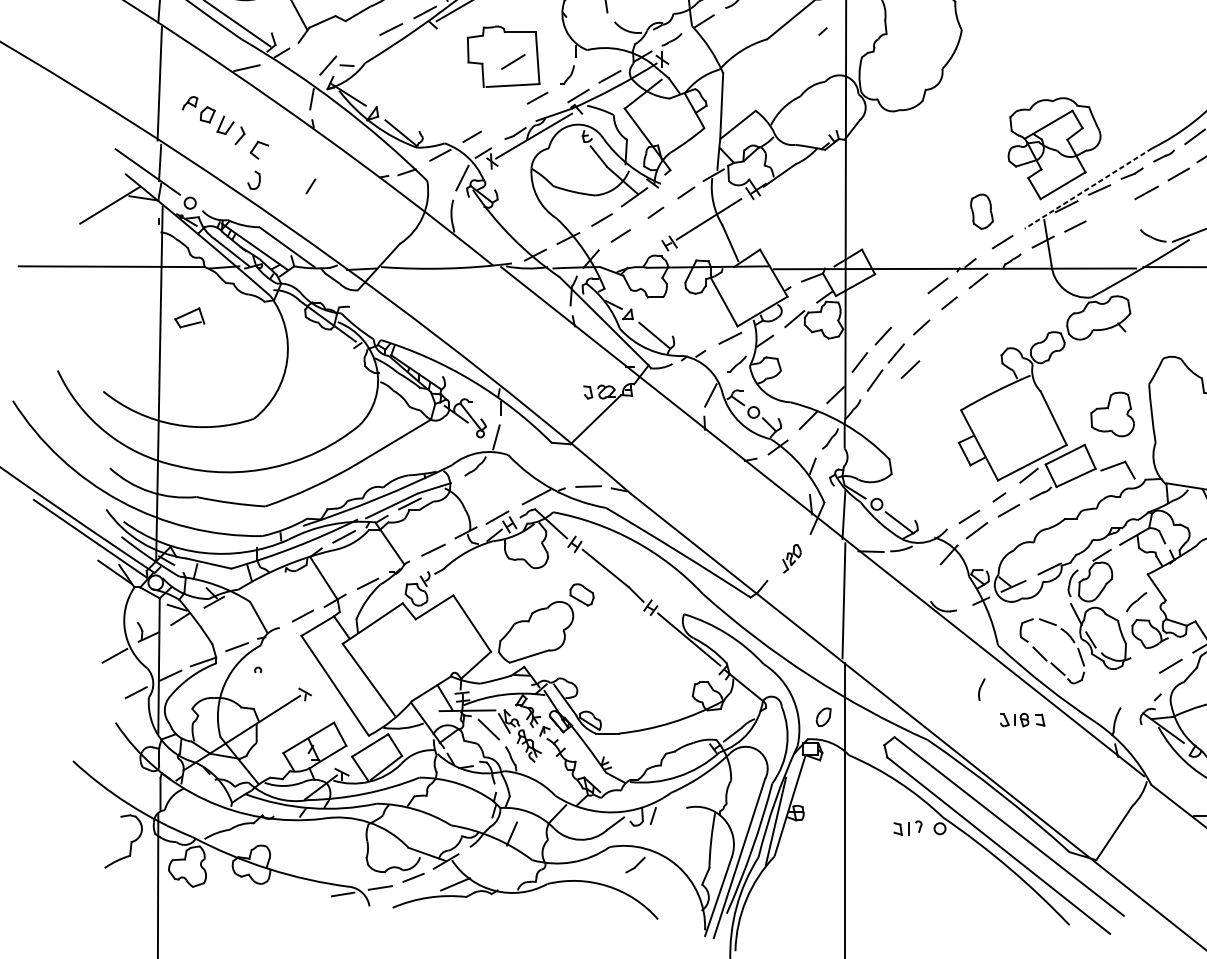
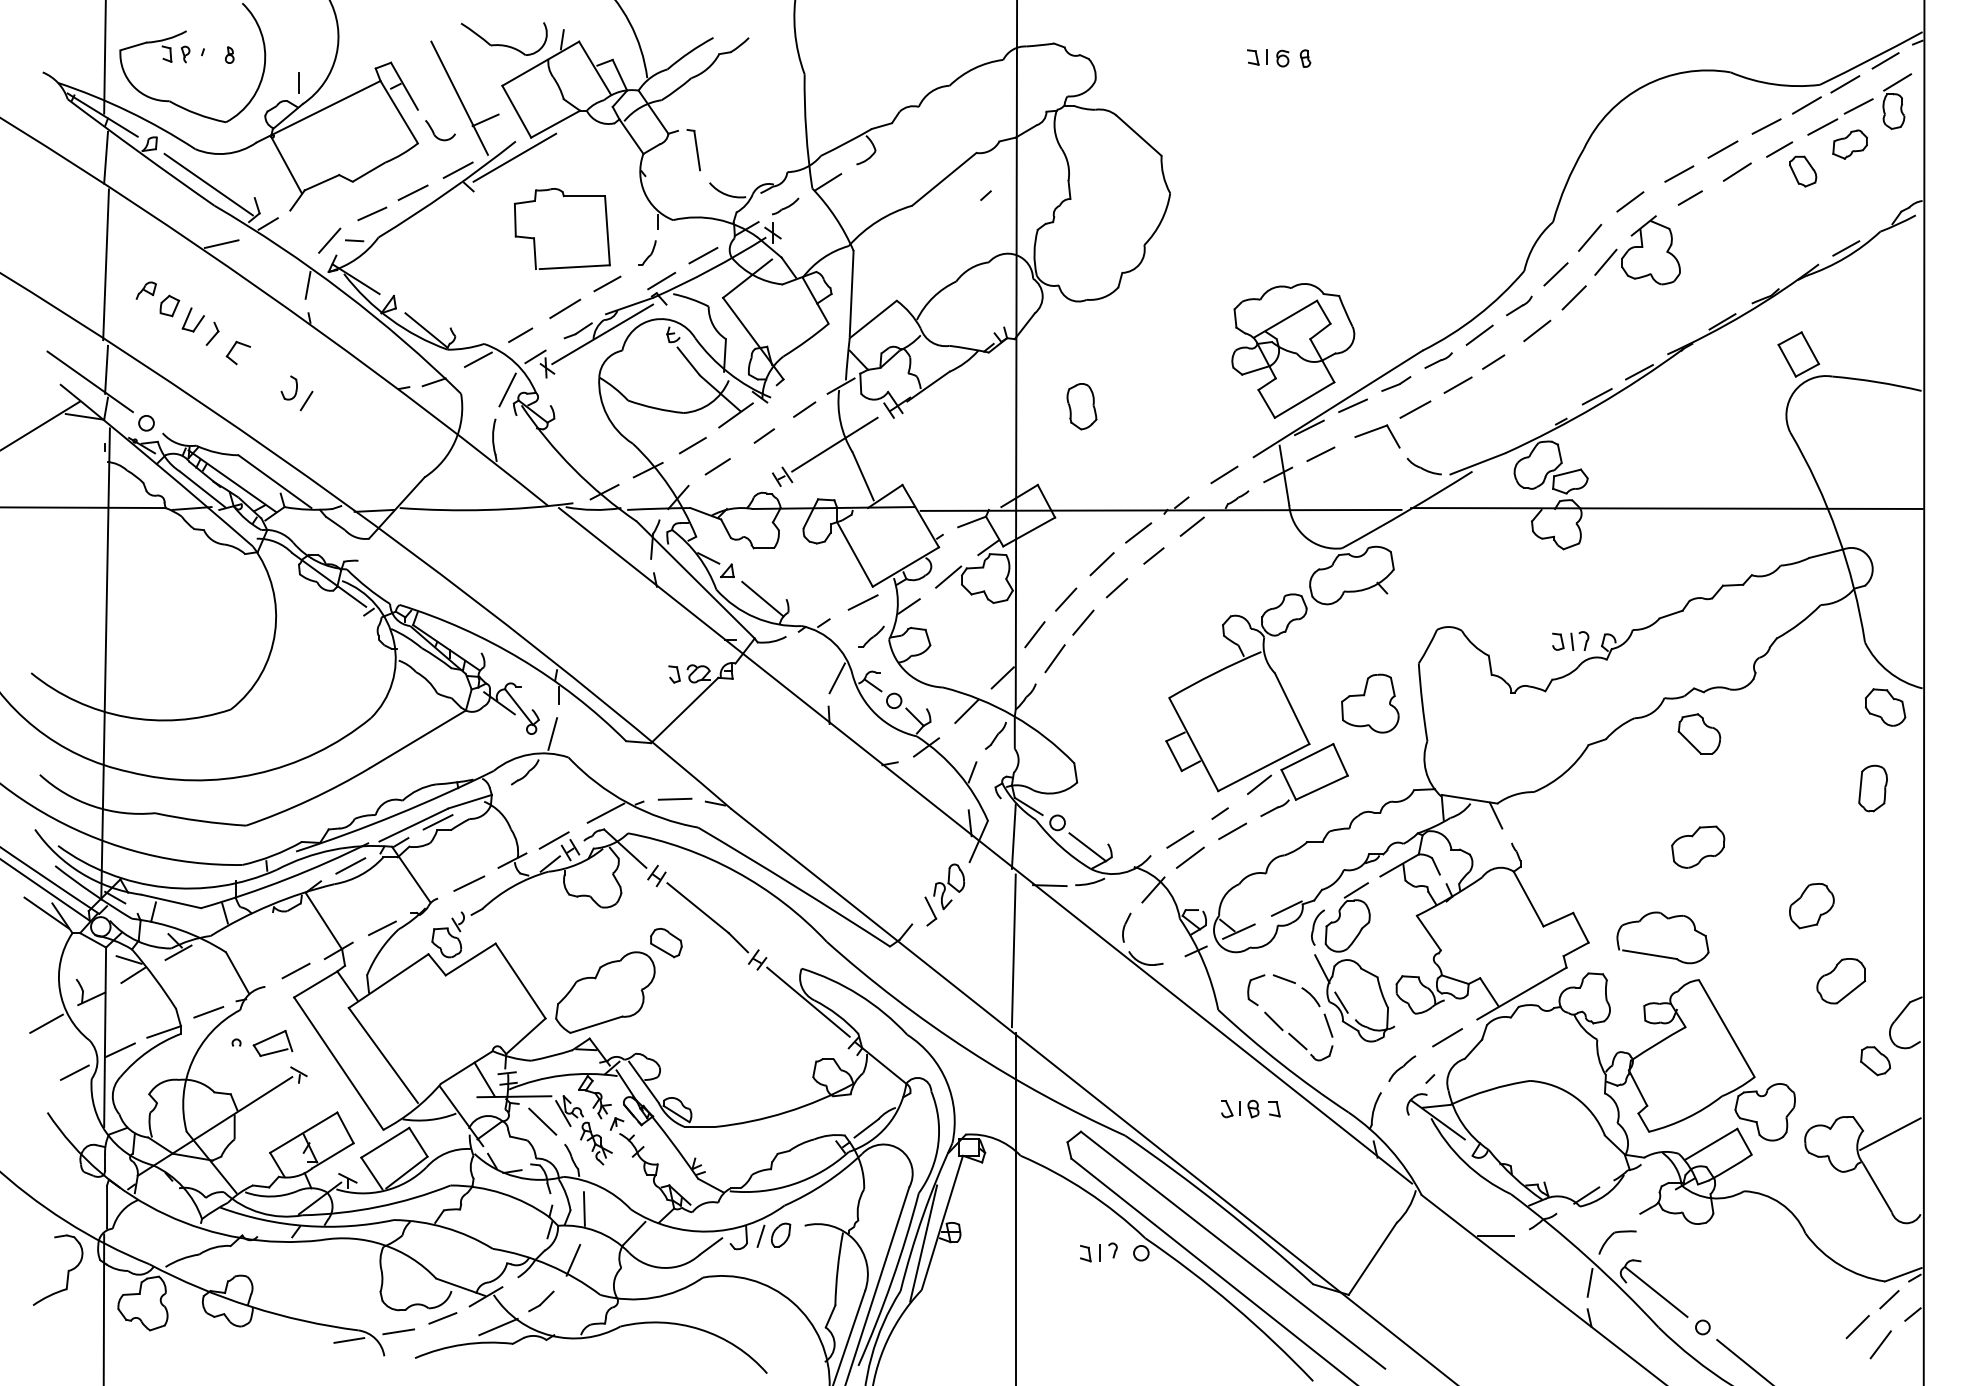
line: (360, 45) -> (372, 213), added
line: (512, 61) -> (564, 308), moved
part: (249, 183) -> (282, 391), moved
line: (1088, 188) -> (1338, 403), dashed -> solid
part: (981, 211) -> (1081, 406), moved
part: (189, 317) -> (272, 1043), moved
line: (910, 369) -> (1101, 564), moved
part: (1118, 470) -> (1377, 436), moved
part: (791, 558) -> (944, 894), size x1.67
part: (1136, 602) -> (1402, 1068), moved
part: (981, 689) -> (1126, 927), moved
part: (824, 716) -> (781, 1234), moved
line: (519, 795) -> (583, 1208), added
part: (635, 865) -> (541, 1301), moved

